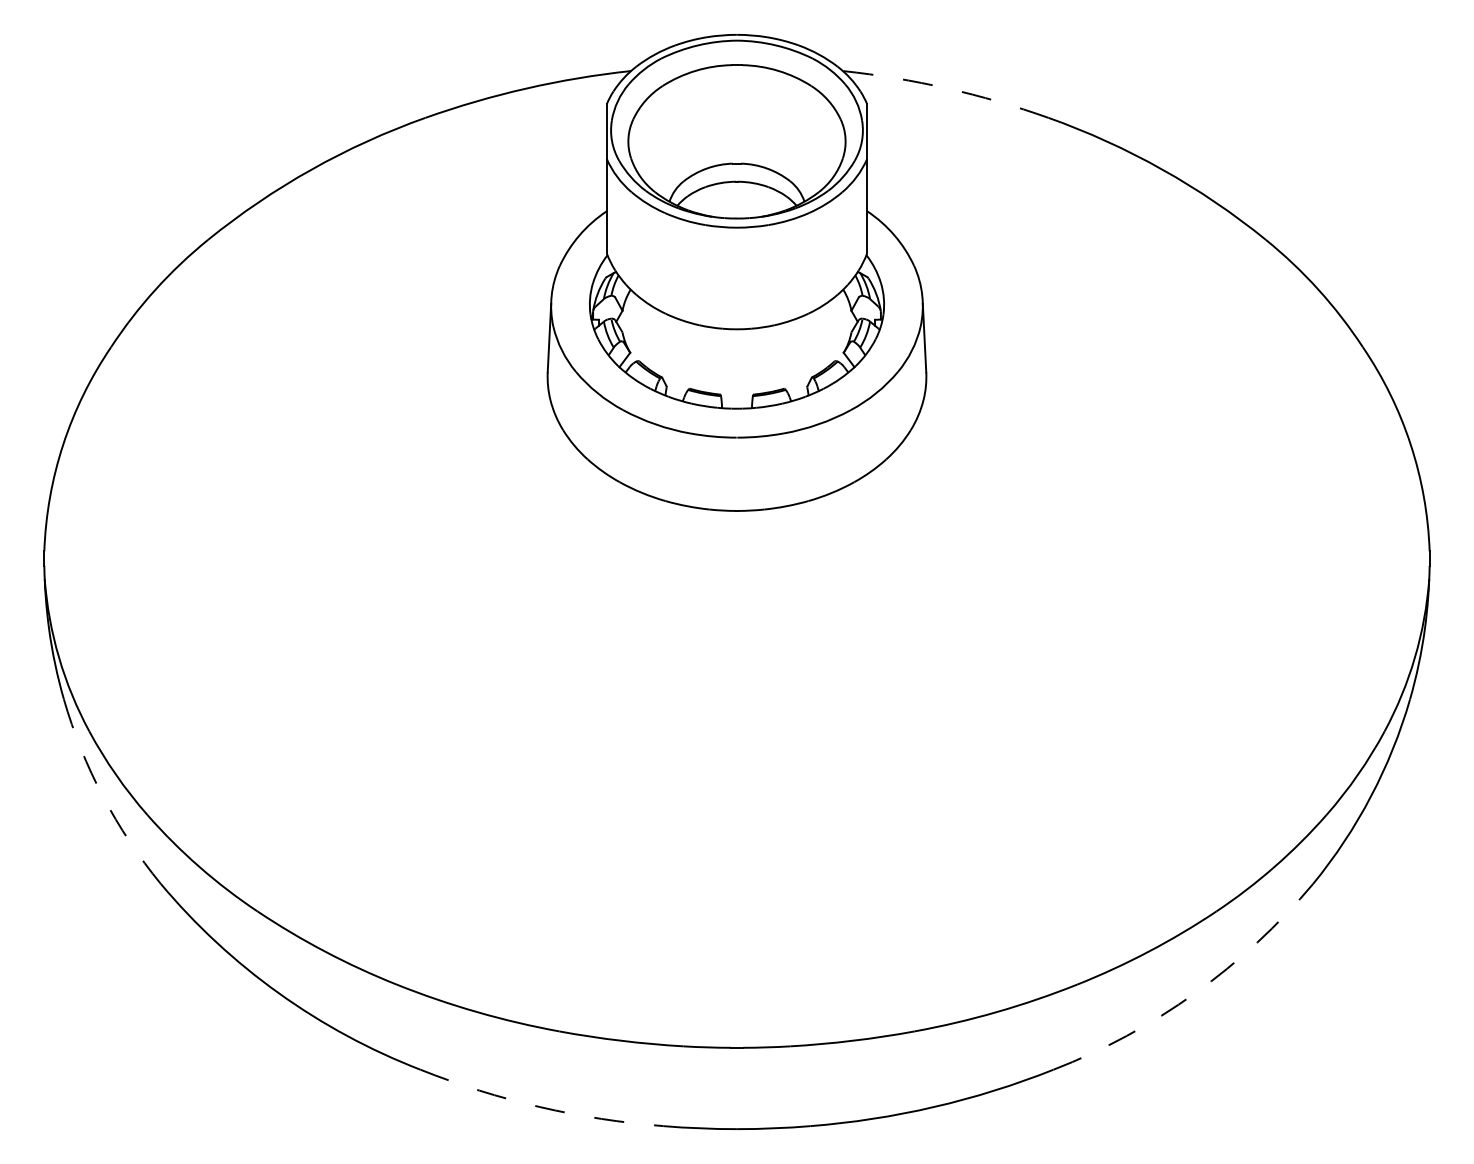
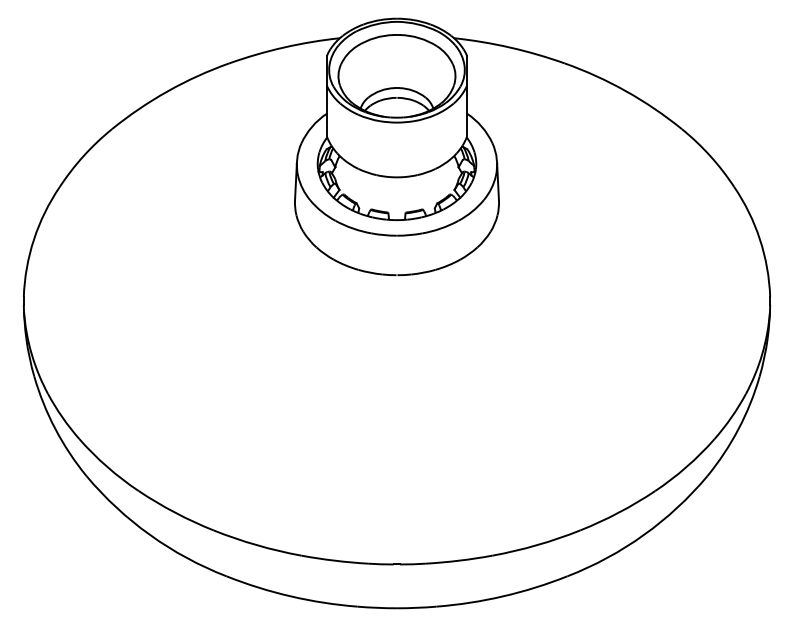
arc: (947, 88) -> (510, 47), dashed -> solid
arc: (103, 797) -> (55, 429), dashed -> solid
arc: (1194, 994) -> (643, 535), dashed -> solid
arc: (539, 1107) -> (290, 596), dashed -> solid

